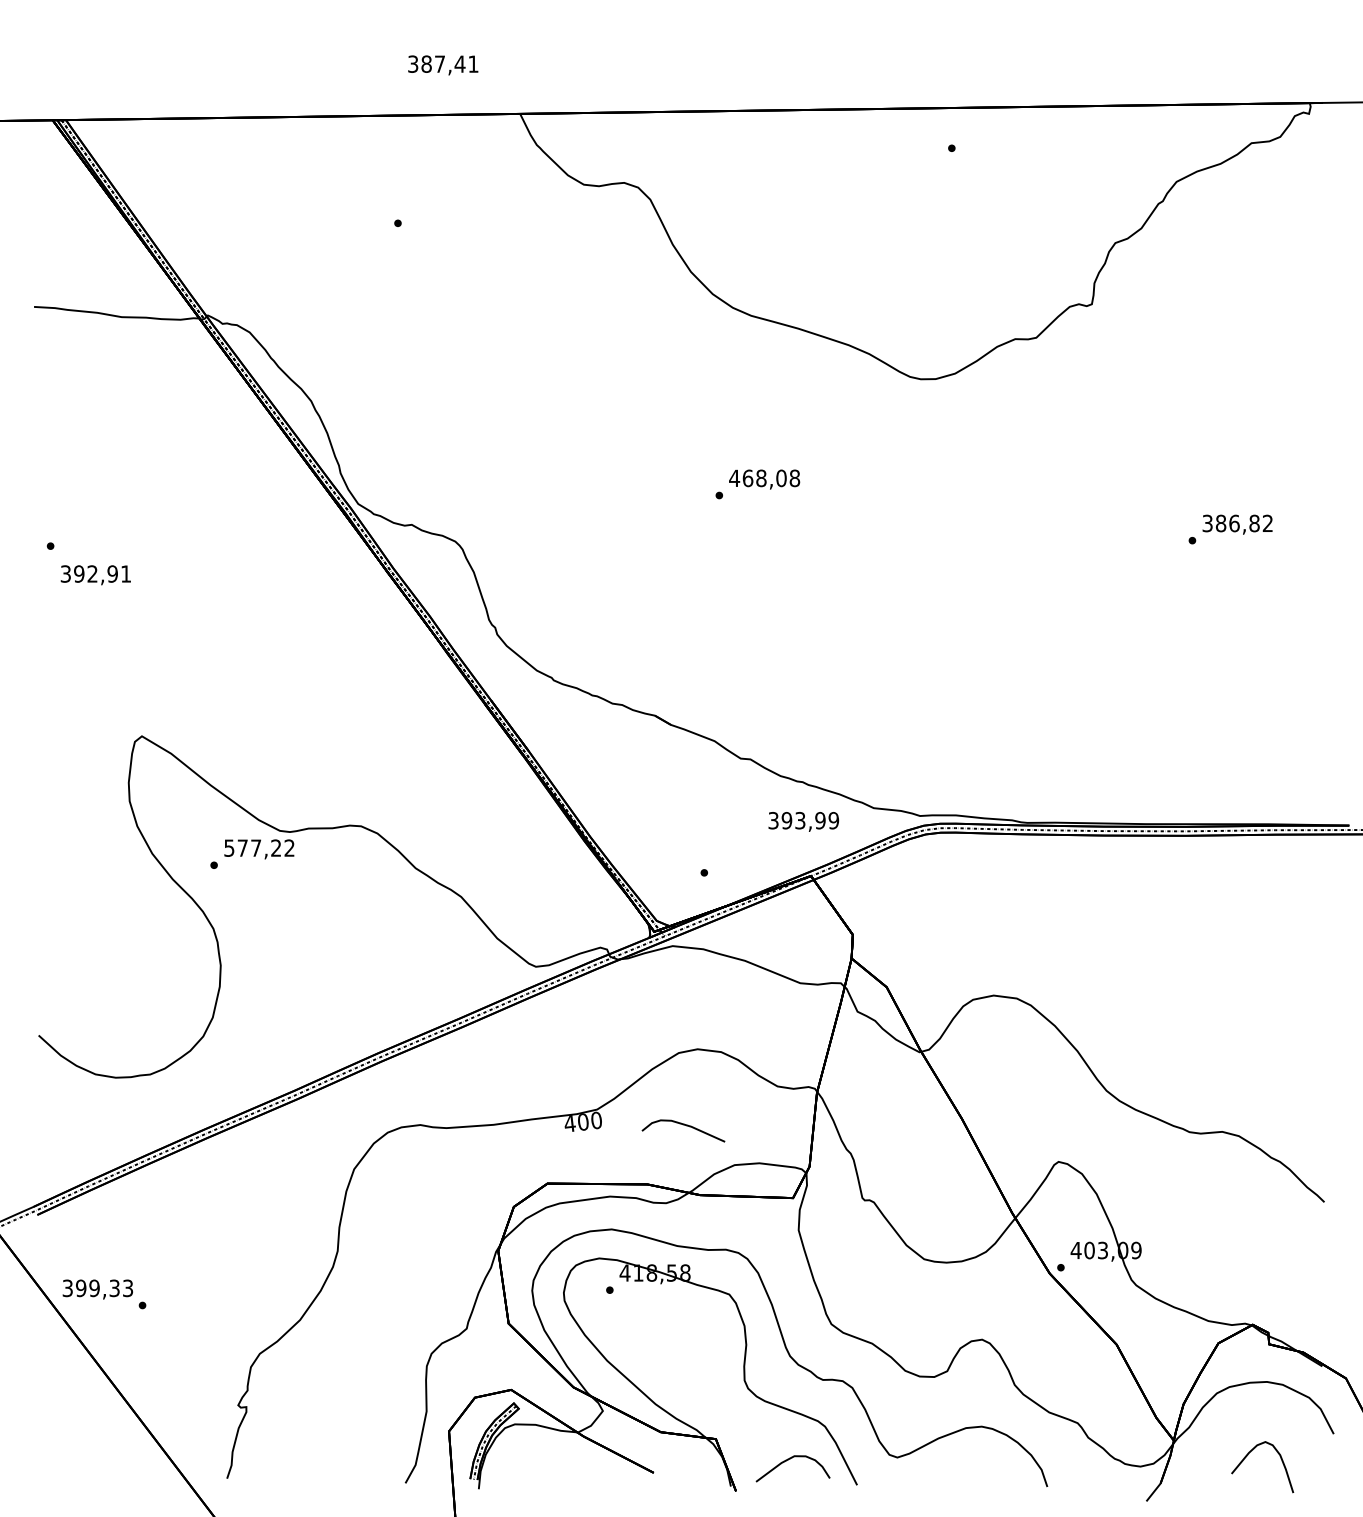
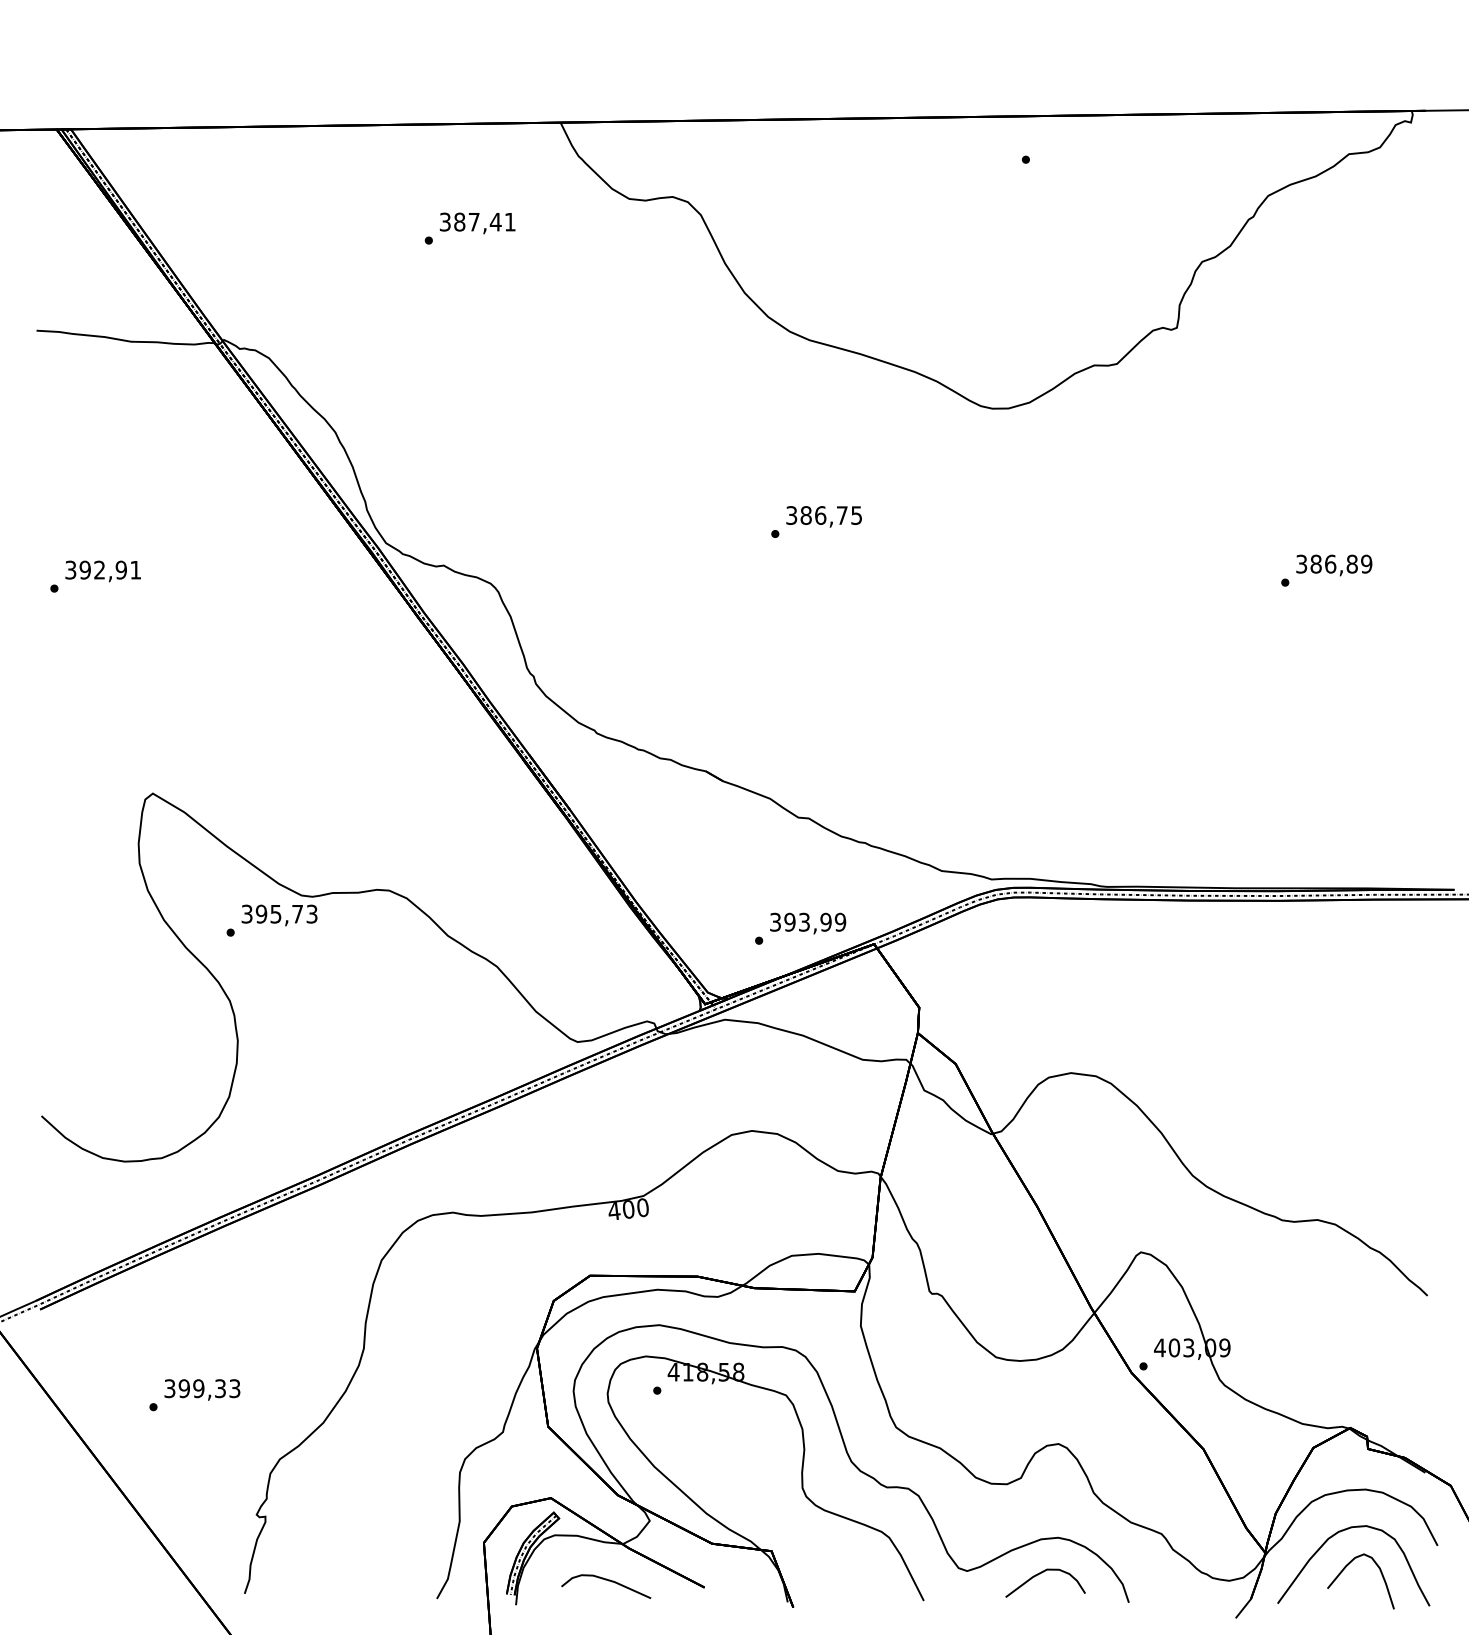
text: (443, 65) -> (477, 223), moved
text: (764, 478) -> (823, 515), 468,08 -> 386,75
text: (1267, 523) -> (1366, 564), 386,82 -> 386,89
text: (95, 575) -> (102, 571), moved
text: (803, 821) -> (807, 923), moved
text: (259, 847) -> (279, 913), 577,22 -> 395,73
curve: (683, 1125) -> (606, 1580), moved
text: (97, 1289) -> (201, 1389), moved
curve: (1237, 1425) -> (1333, 1536), added
curve: (788, 1460) -> (1040, 1574), moved

